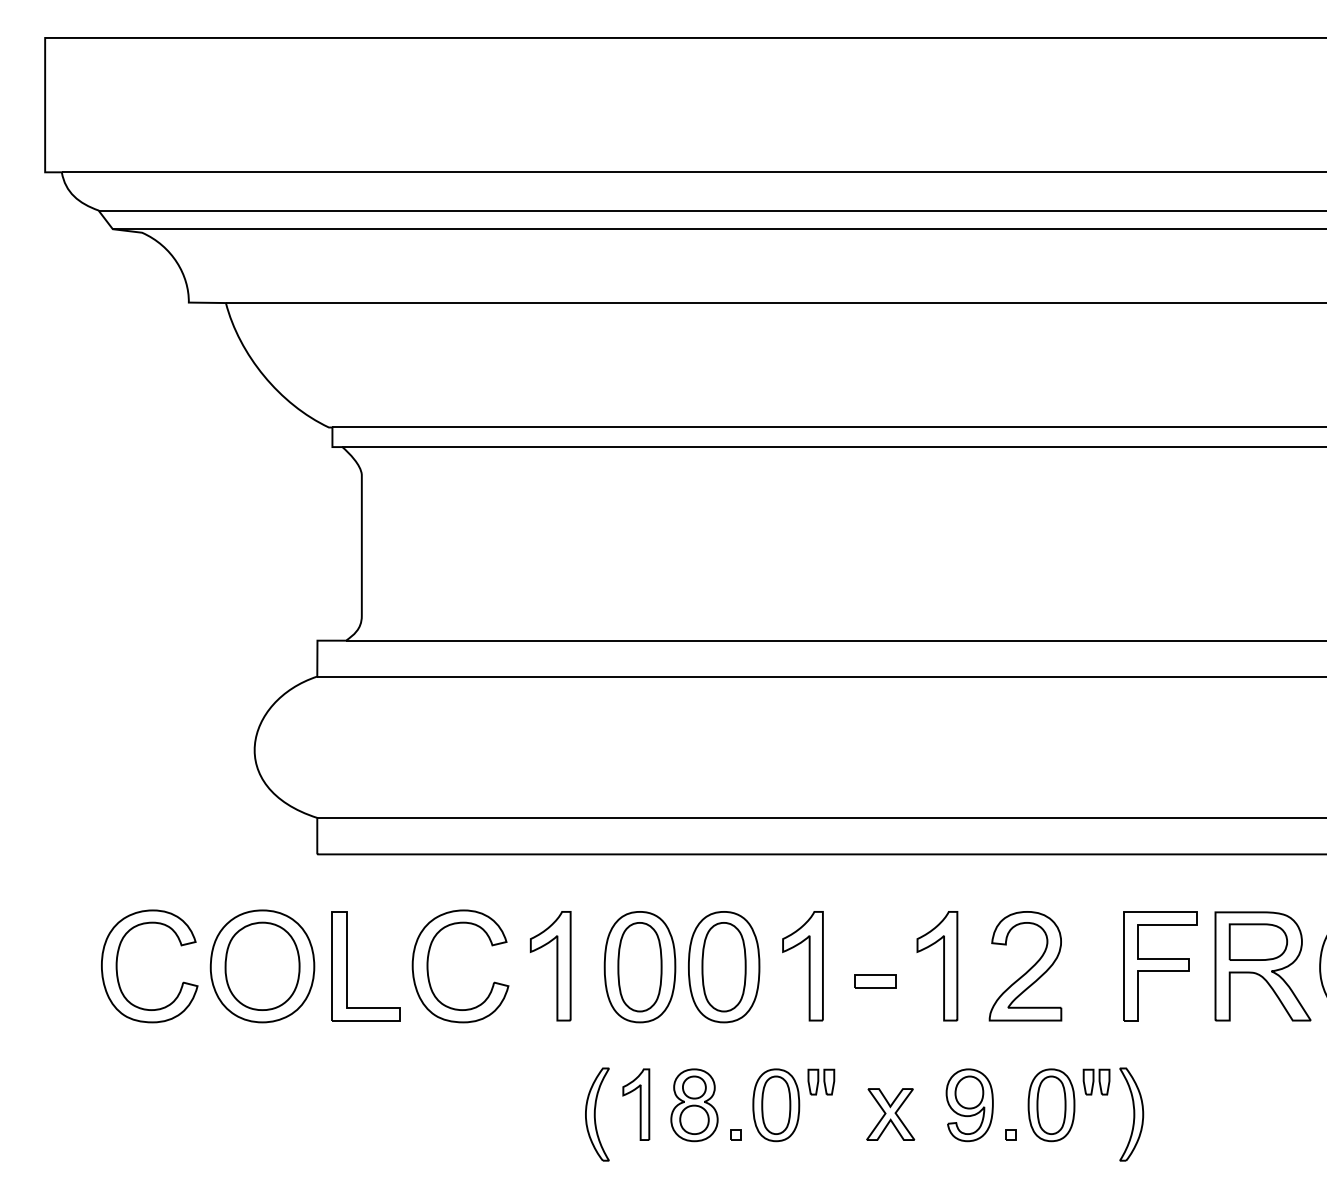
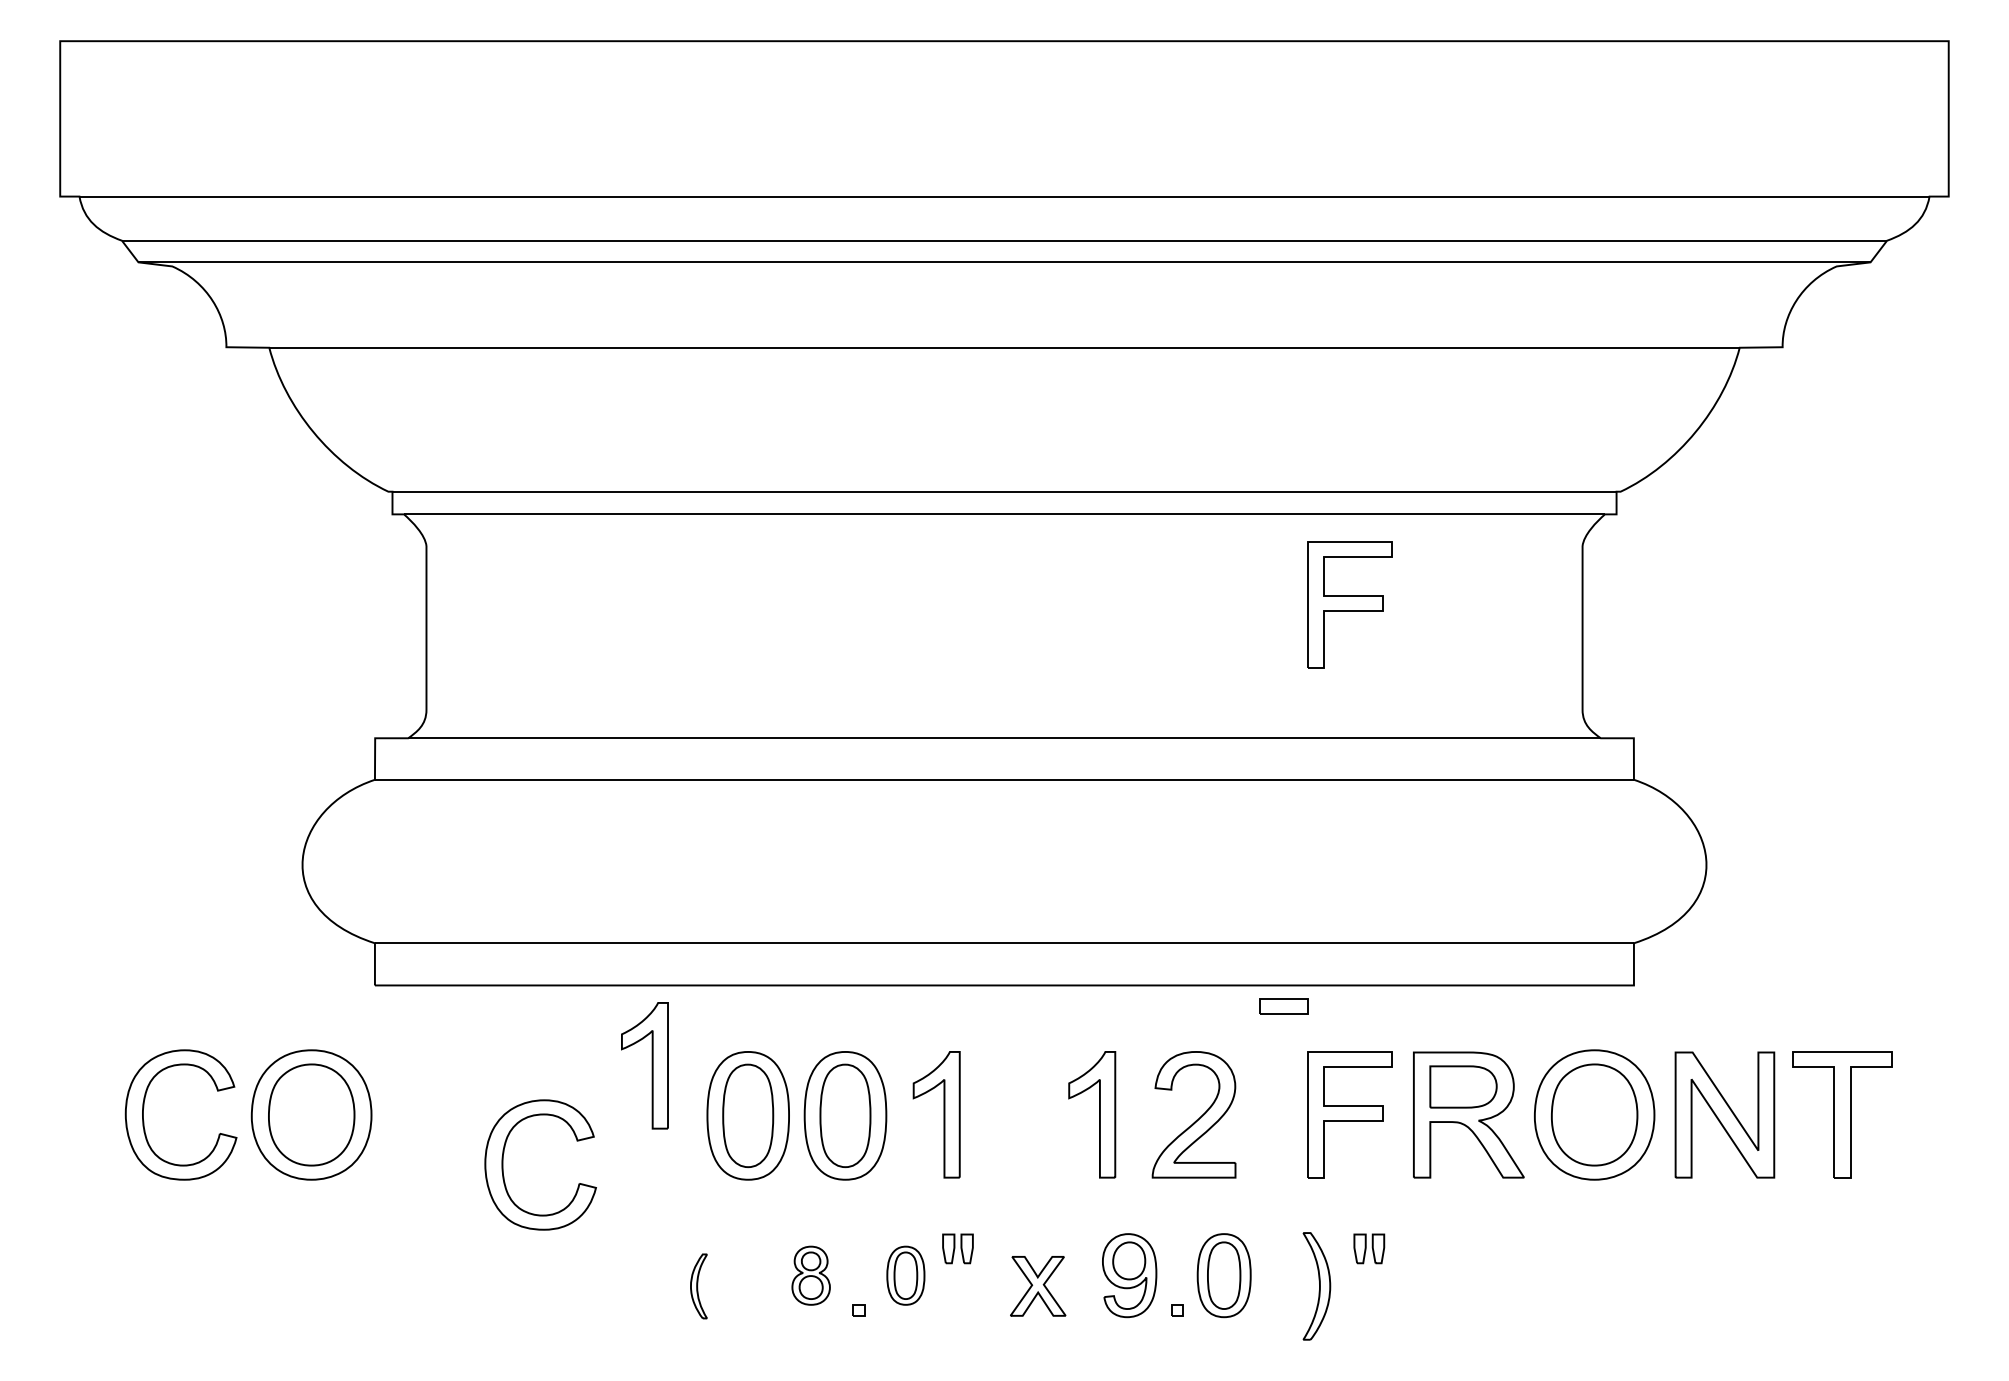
part: (1159, 525) -> (1349, 604), added
part: (347, 965) -> (409, 1114), removed
part: (428, 965) -> (503, 1164), moved
part: (556, 965) -> (651, 1065), moved
part: (875, 981) -> (1283, 1006), moved
part: (1096, 1081) -> (1369, 1248), moved
part: (635, 1104) -> (743, 1274), removed
part: (693, 1105) -> (810, 1275), size x0.7
part: (775, 1105) -> (905, 1275), size x0.7
part: (597, 1114) -> (698, 1286), size x0.6

